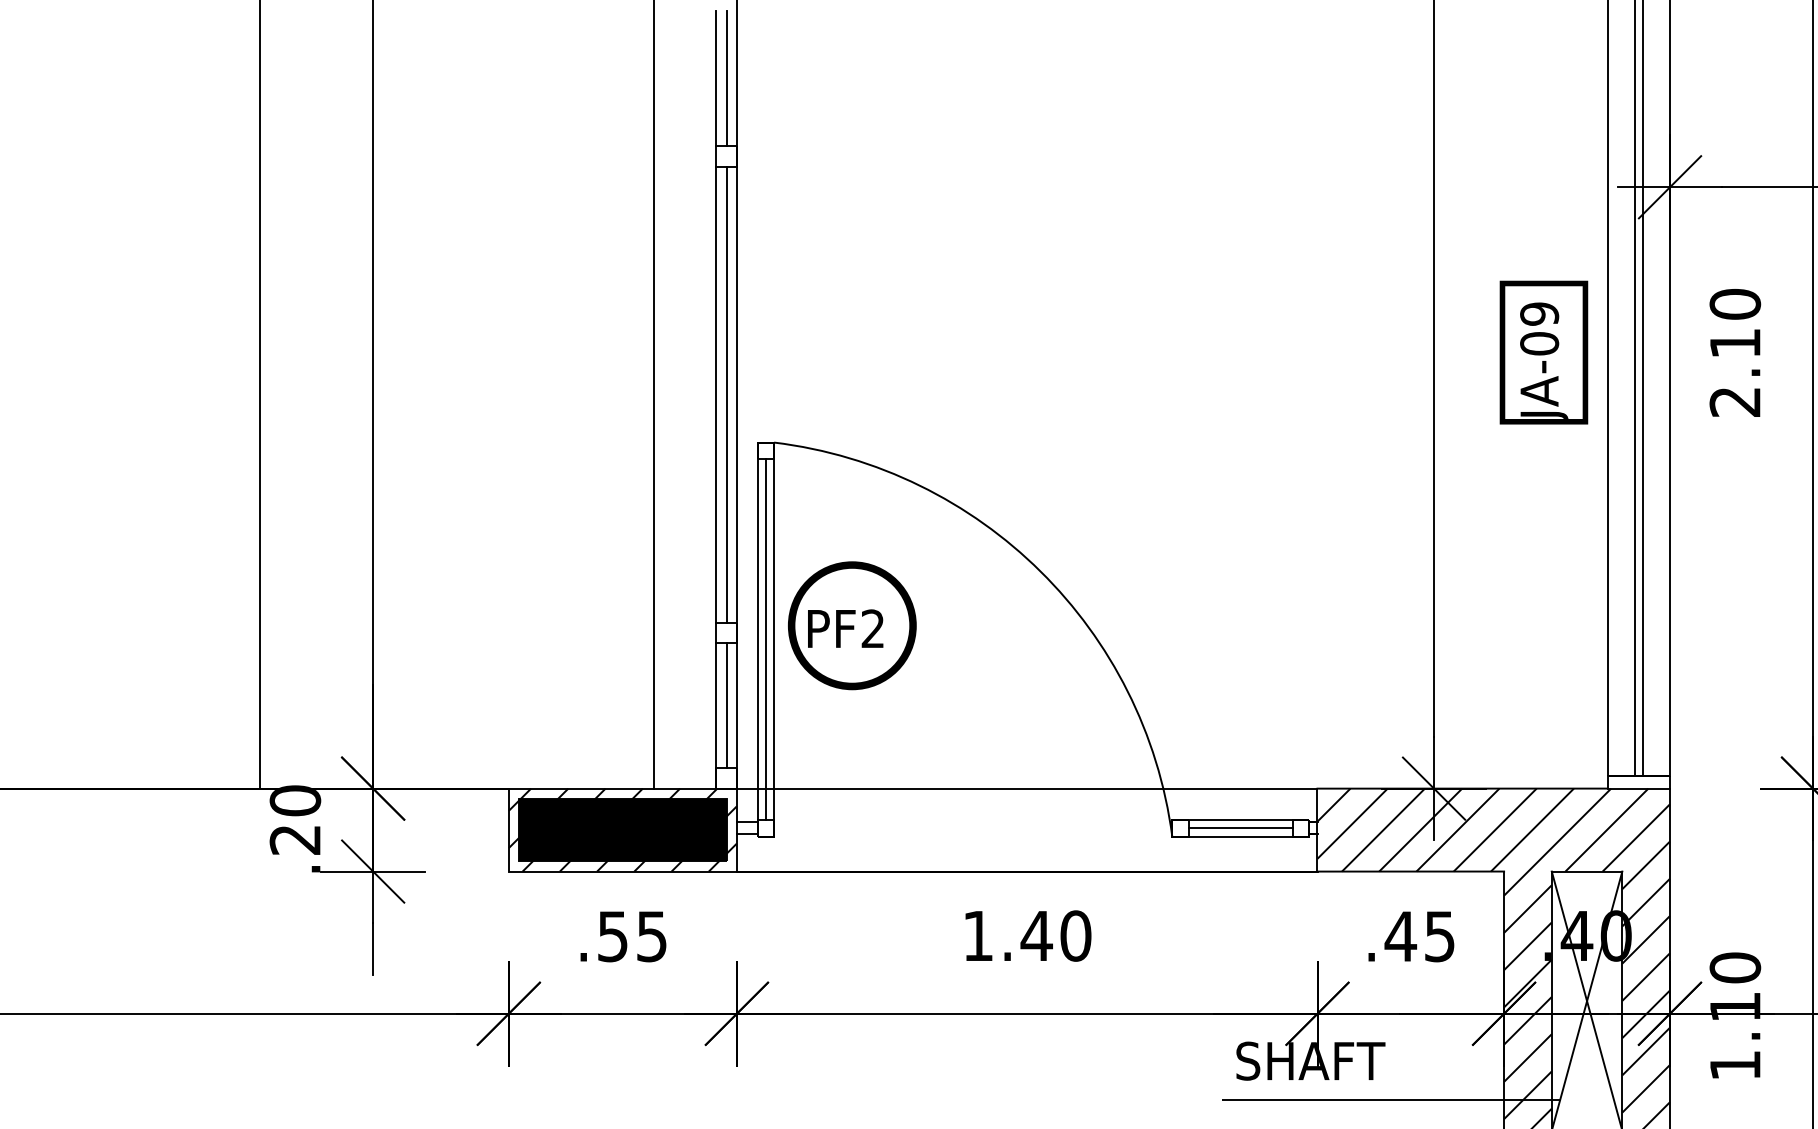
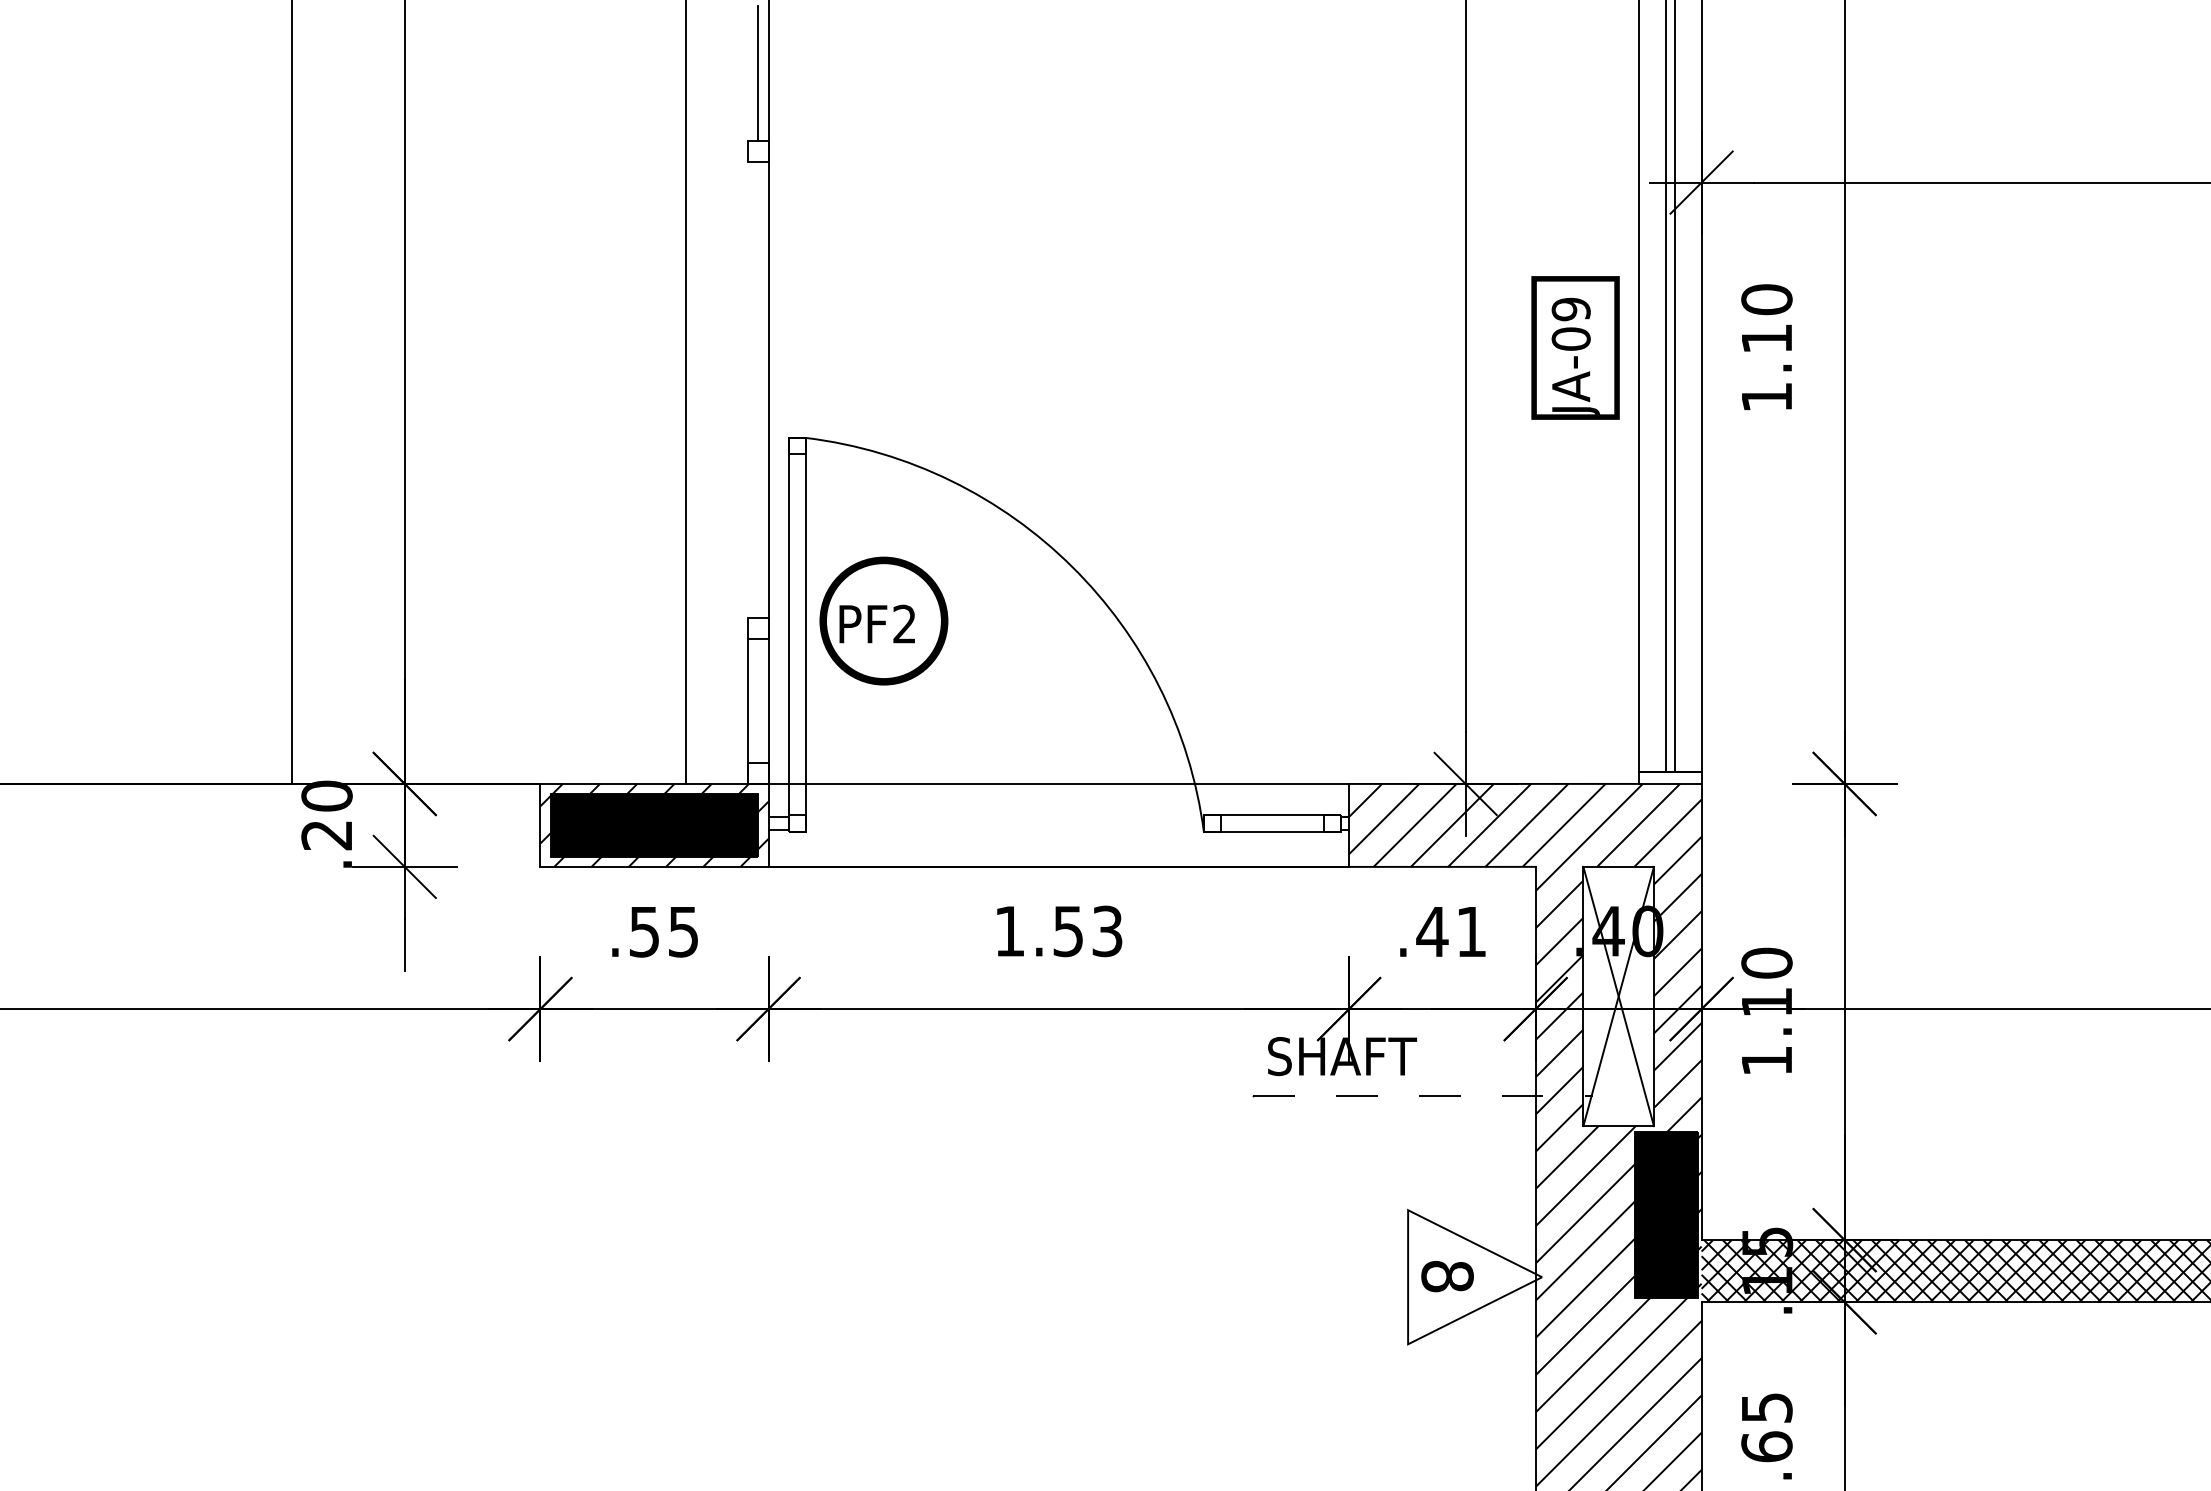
line: (715, 78) -> (747, 73), removed
line: (715, 394) -> (747, 389), removed
line: (726, 394) -> (758, 389), removed
text: (1734, 402) -> (1766, 397), 2.10 -> 1.10
line: (765, 639) -> (797, 634), removed
line: (726, 705) -> (758, 700), removed
line: (1240, 828) -> (1272, 823), removed
text: (1055, 936) -> (1087, 931), 1.40 -> 1.53
text: (1439, 937) -> (1471, 932), .45 -> .41
line: (1390, 1100) -> (1422, 1095), solid -> dashed

